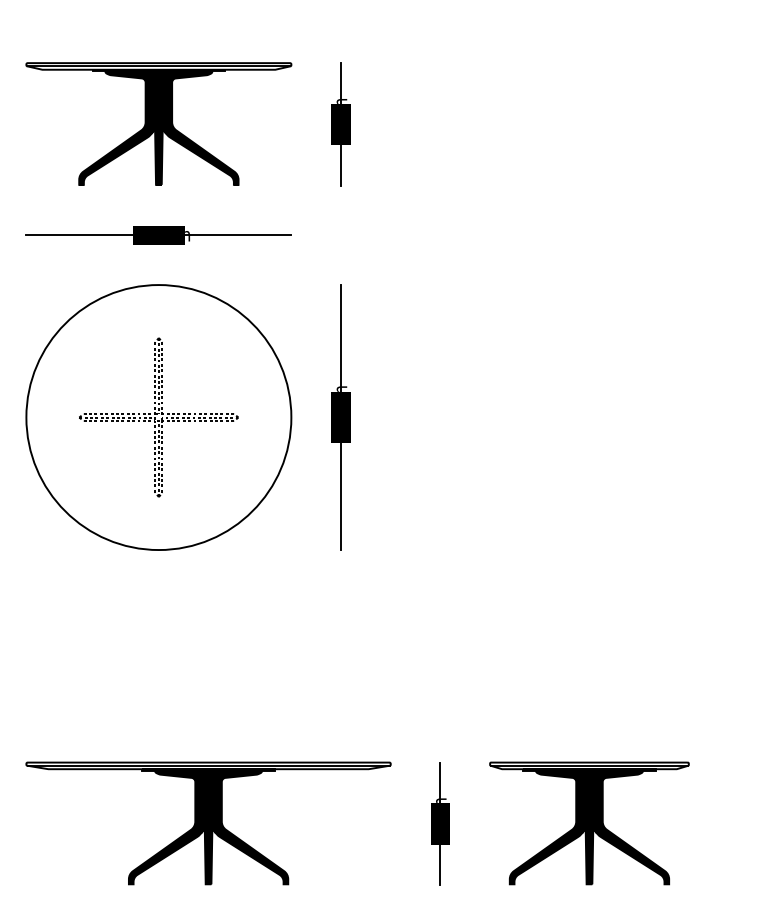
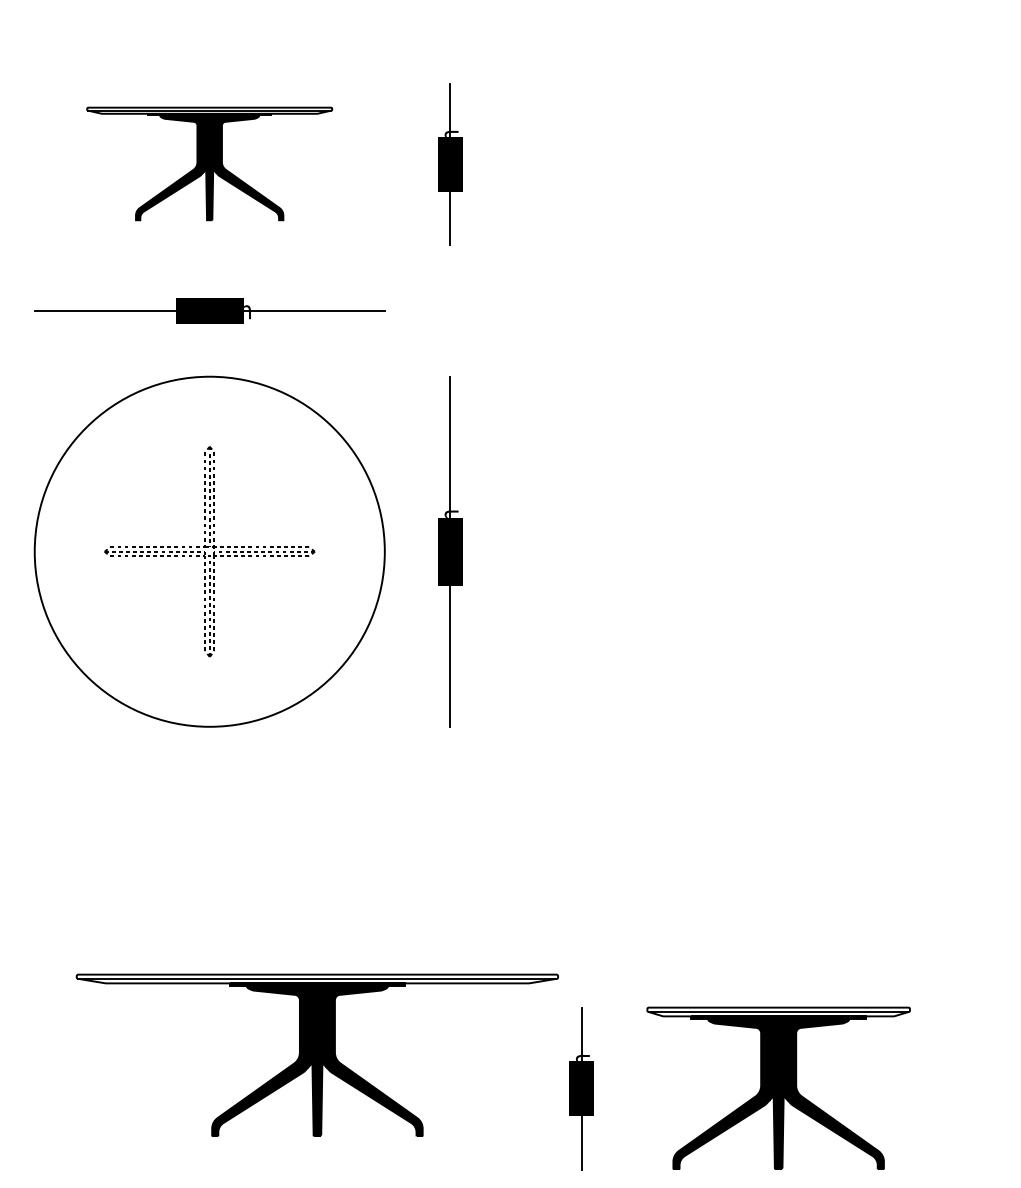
part: (158, 123) -> (209, 163), size x0.7
part: (207, 823) -> (316, 1054), moved

